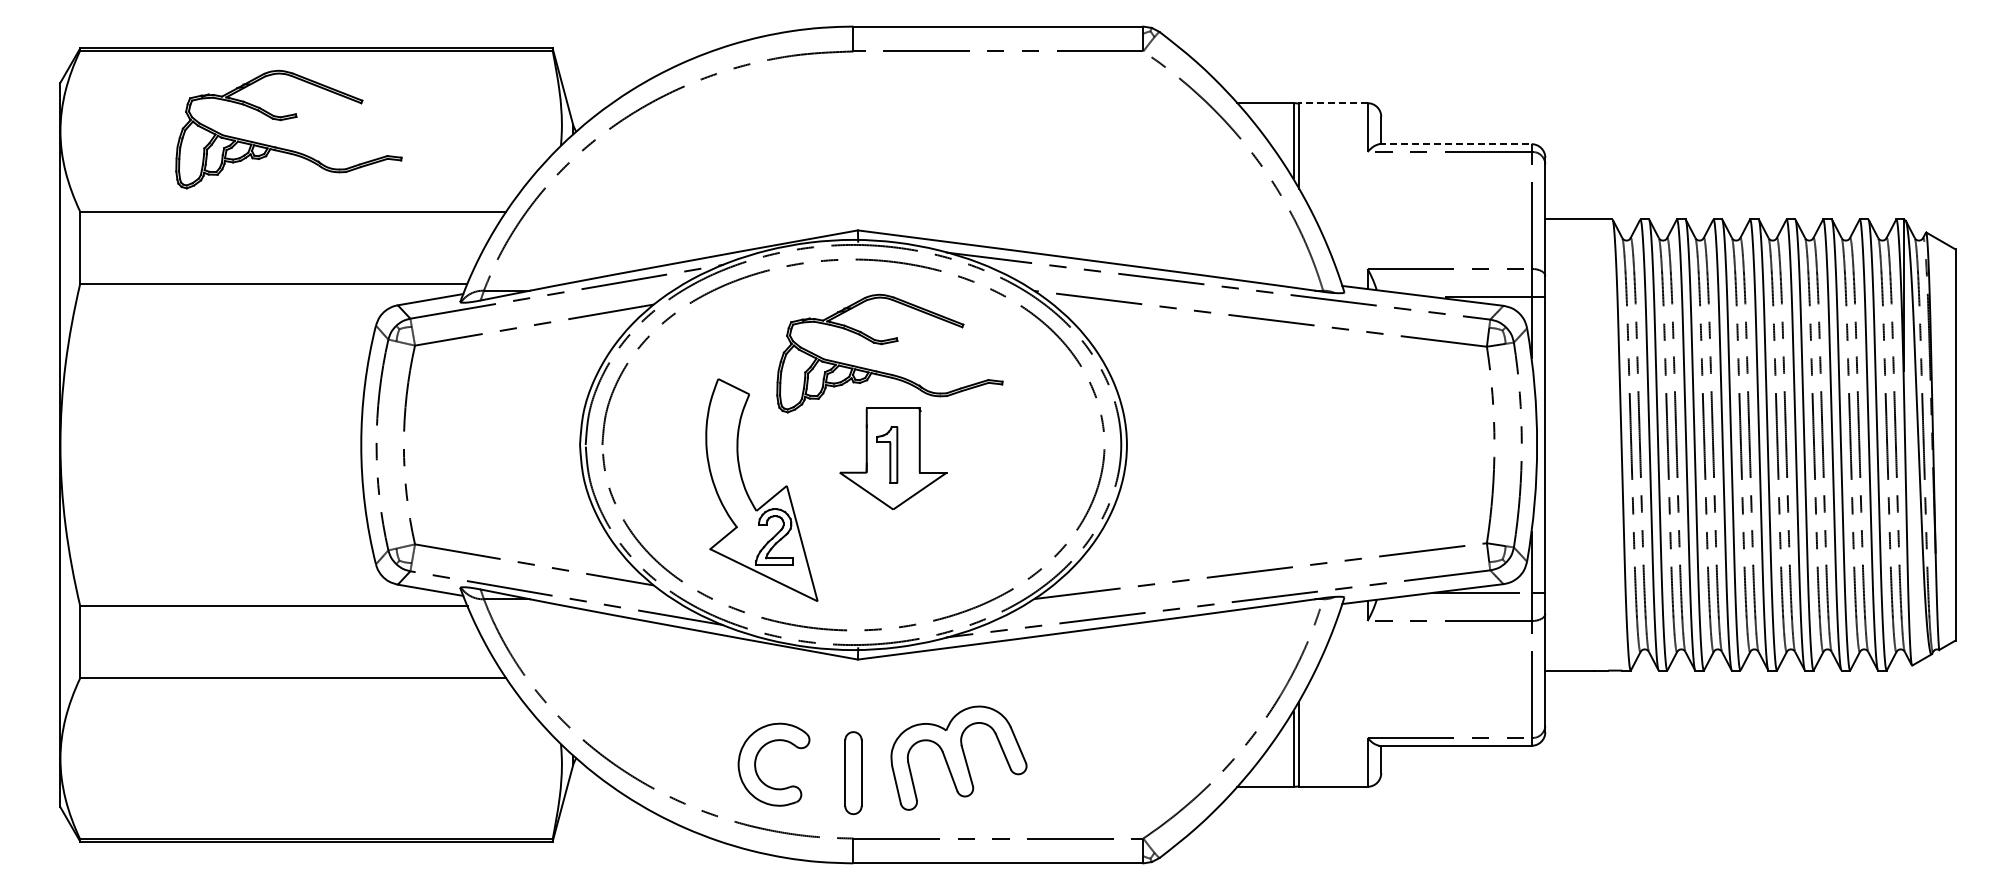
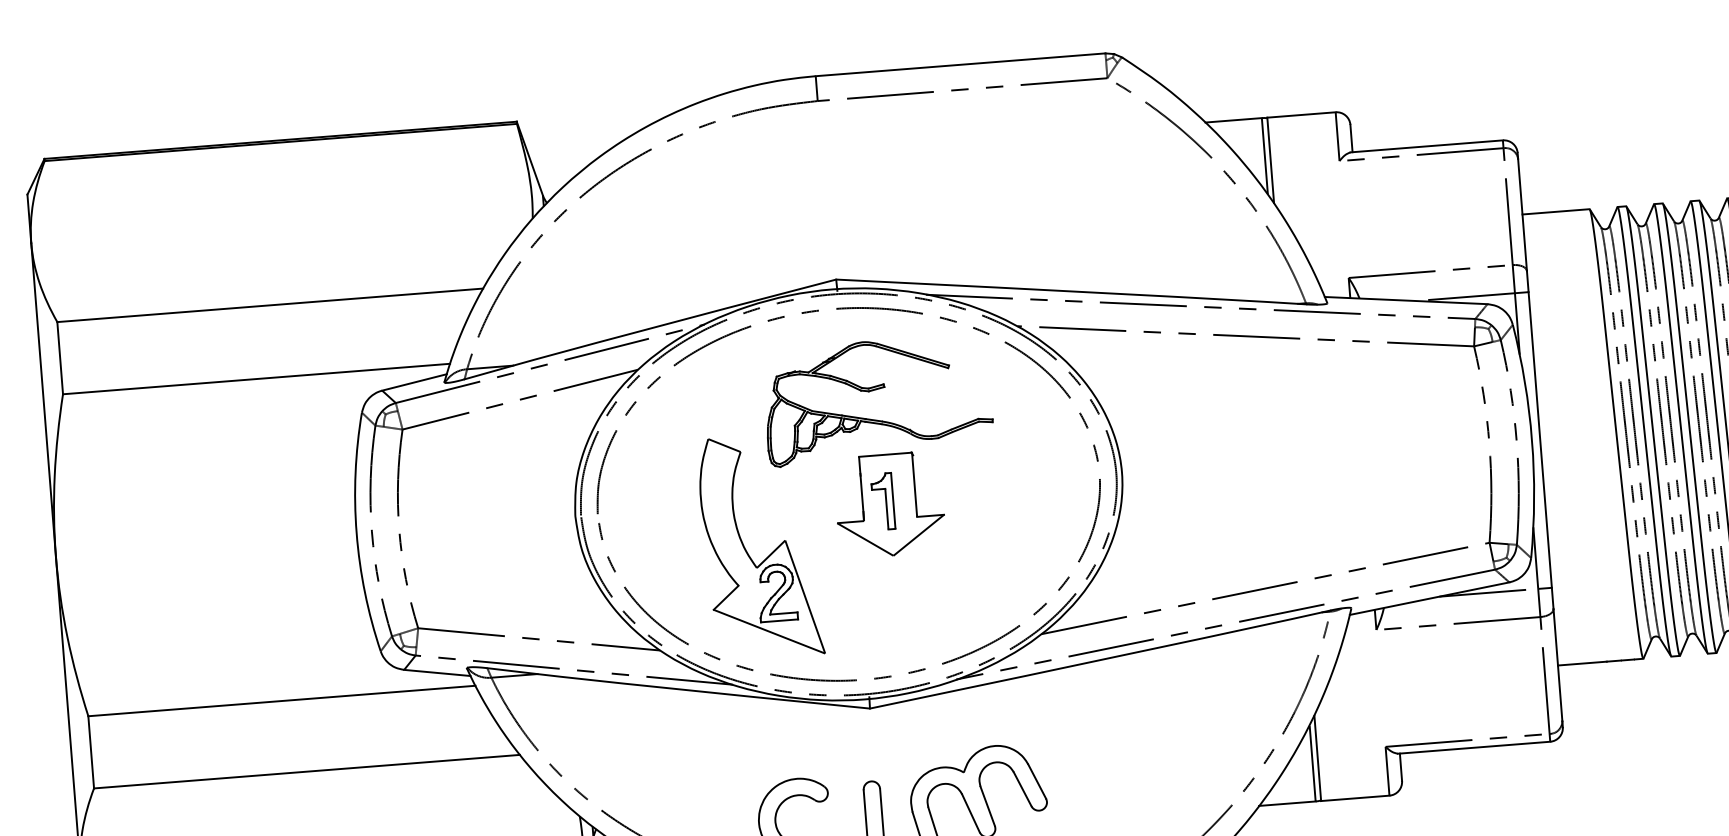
line: (1332, 103) -> (1300, 115), dashed -> solid
part: (285, 120) -> (255, 214), removed
line: (1455, 144) -> (1426, 146), dashed -> solid

